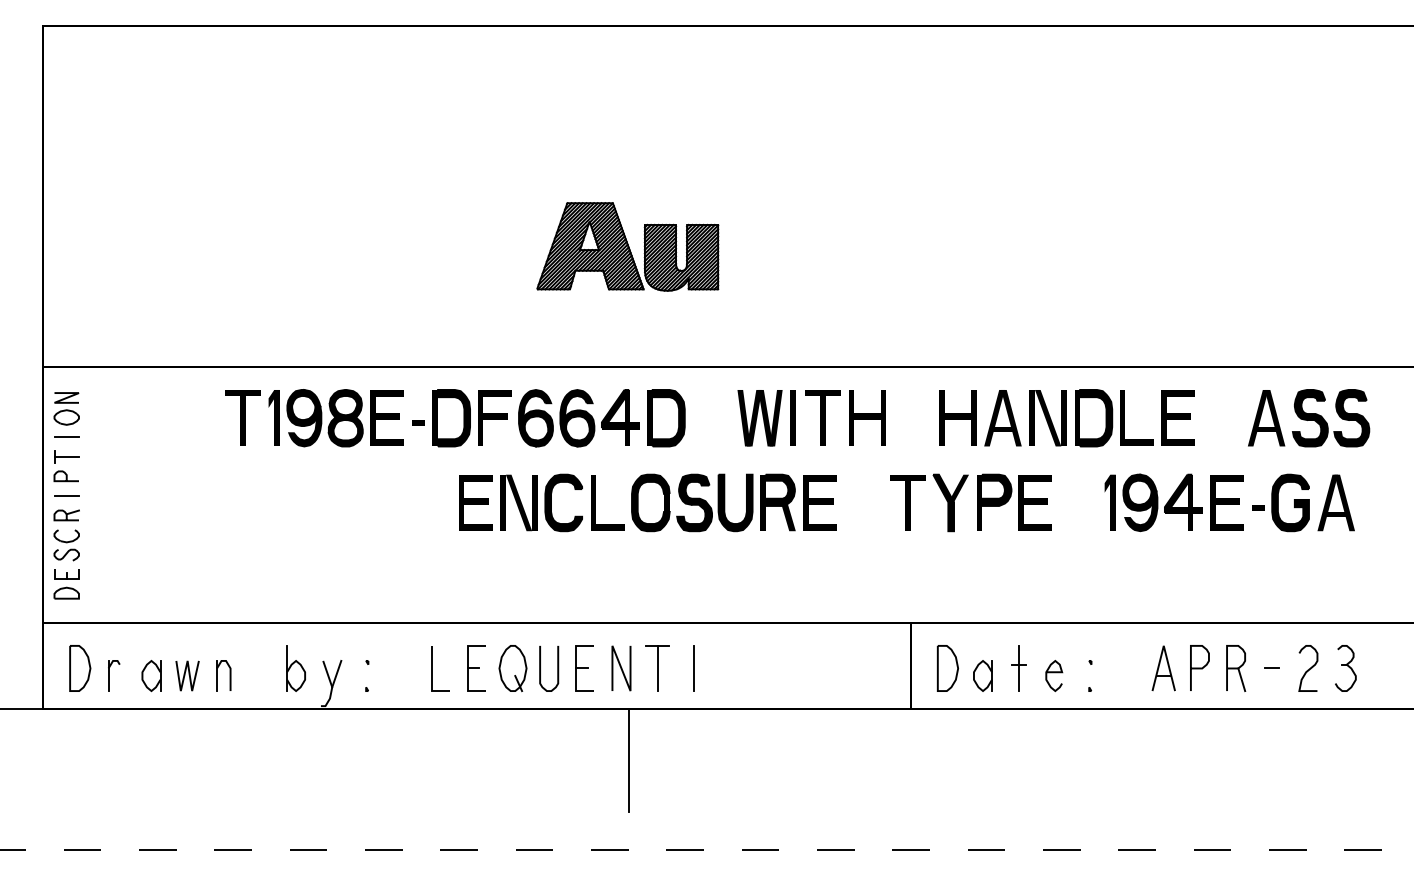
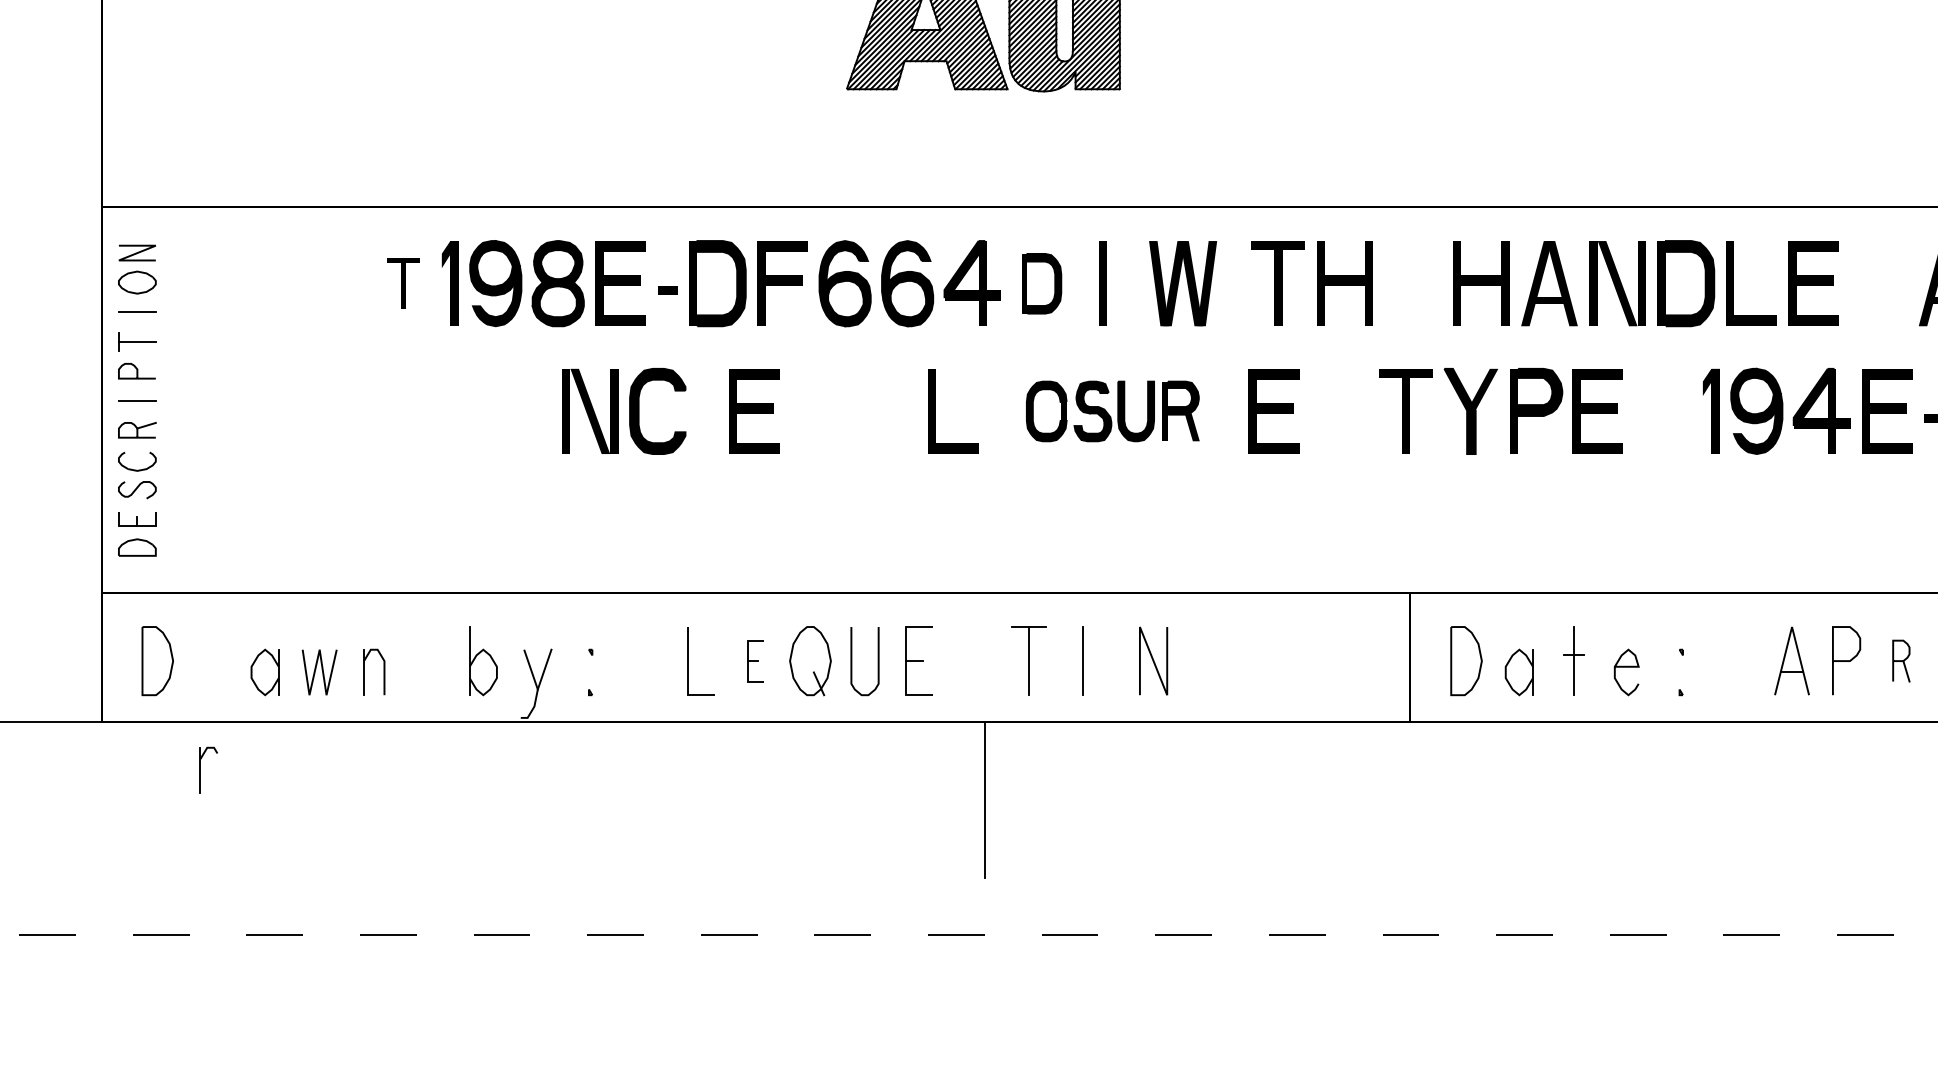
part: (242, 417) -> (402, 282), size x0.6
part: (792, 417) -> (1102, 282), moved
part: (666, 418) -> (1041, 284), size x0.7
part: (541, 502) -> (624, 410), moved
part: (713, 502) -> (1112, 410), size x0.7
part: (476, 668) -> (755, 661), size x0.6
line: (621, 668) -> (1153, 661), moved
part: (1236, 668) -> (1901, 661), size x0.6
part: (114, 675) -> (209, 769), moved

